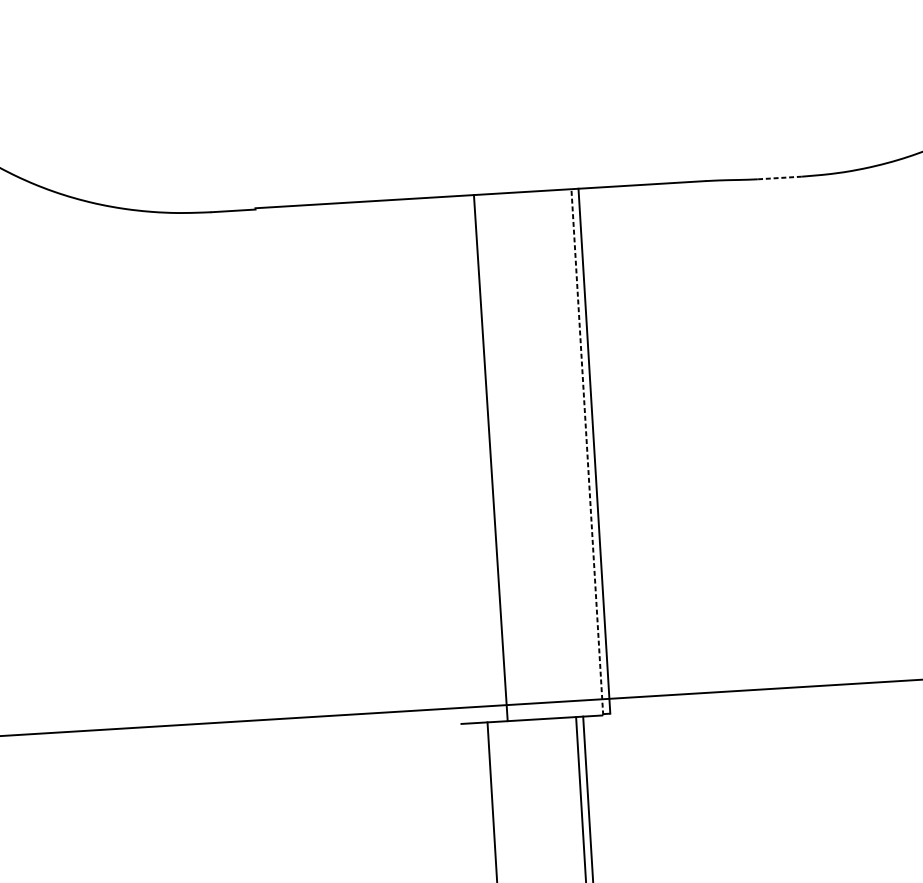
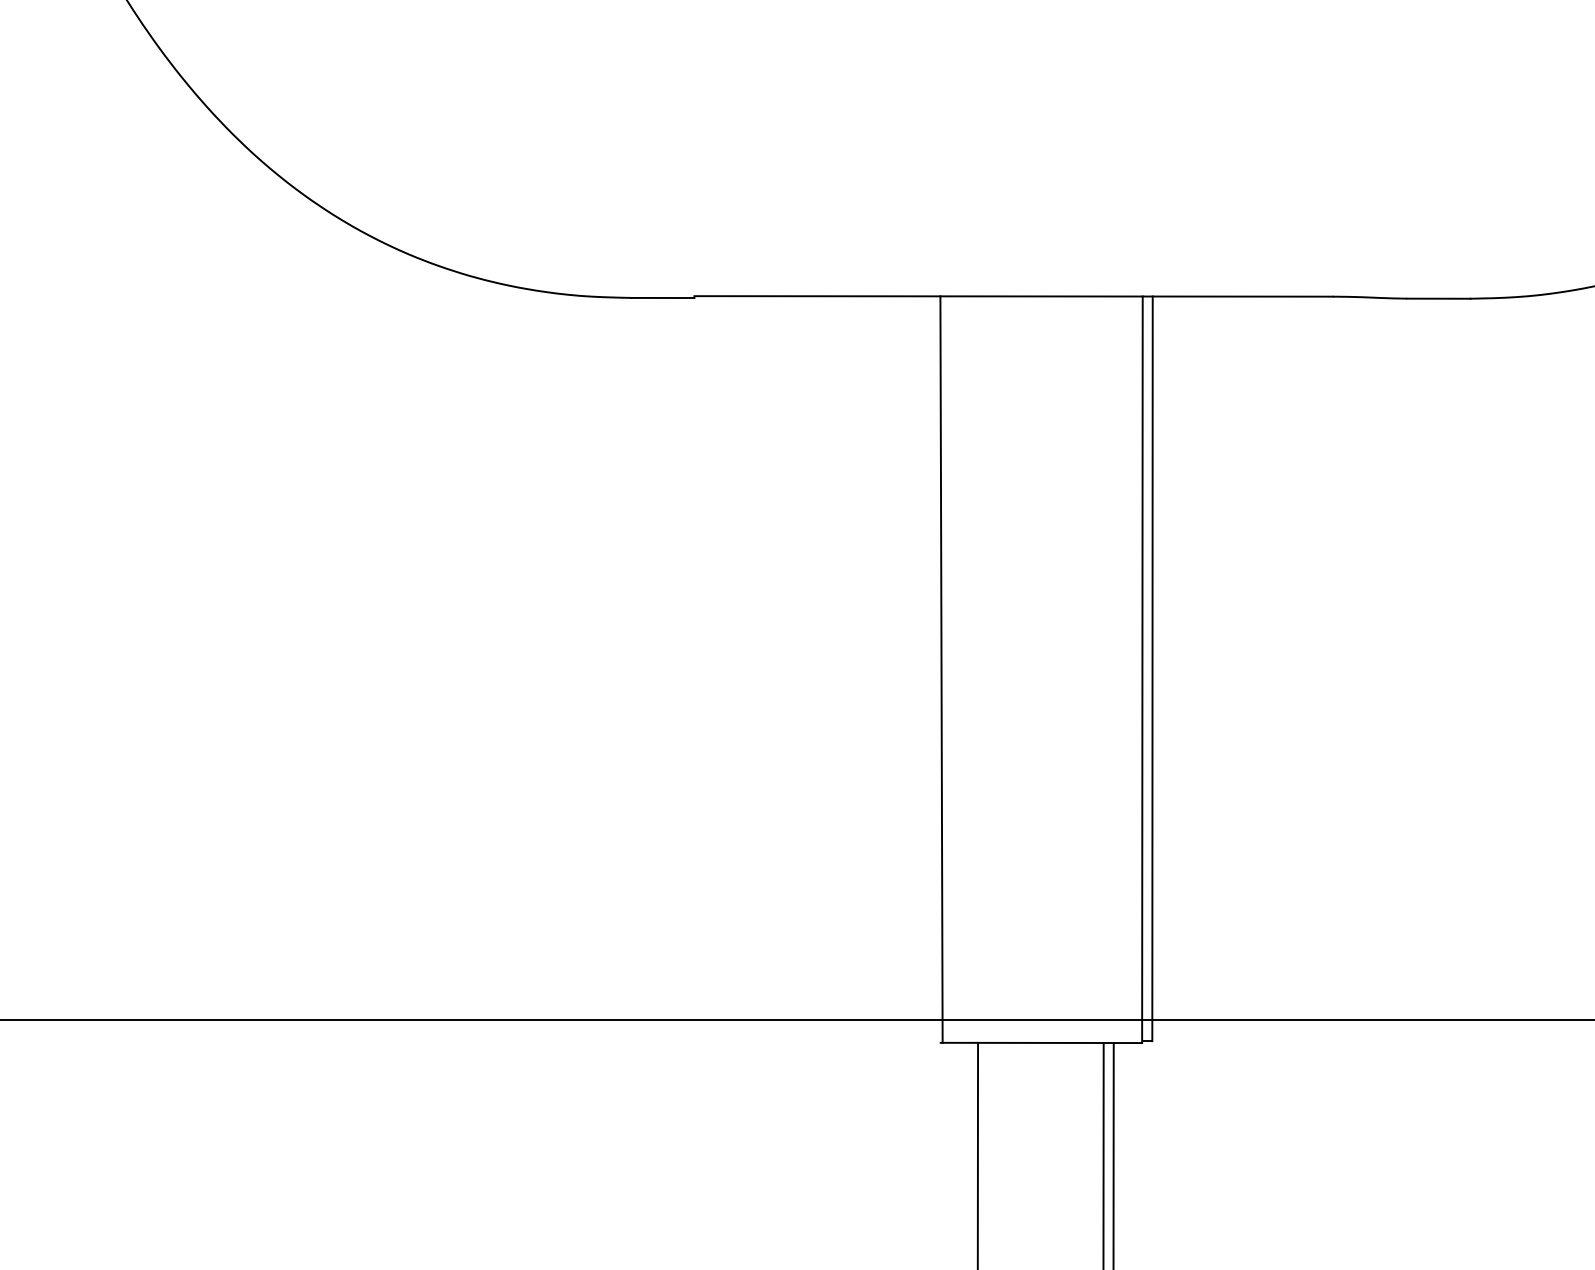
line: (780, 177) -> (1439, 298), dashed -> solid
line: (587, 452) -> (1142, 669), dashed -> solid
line: (490, 458) -> (941, 669), moved

